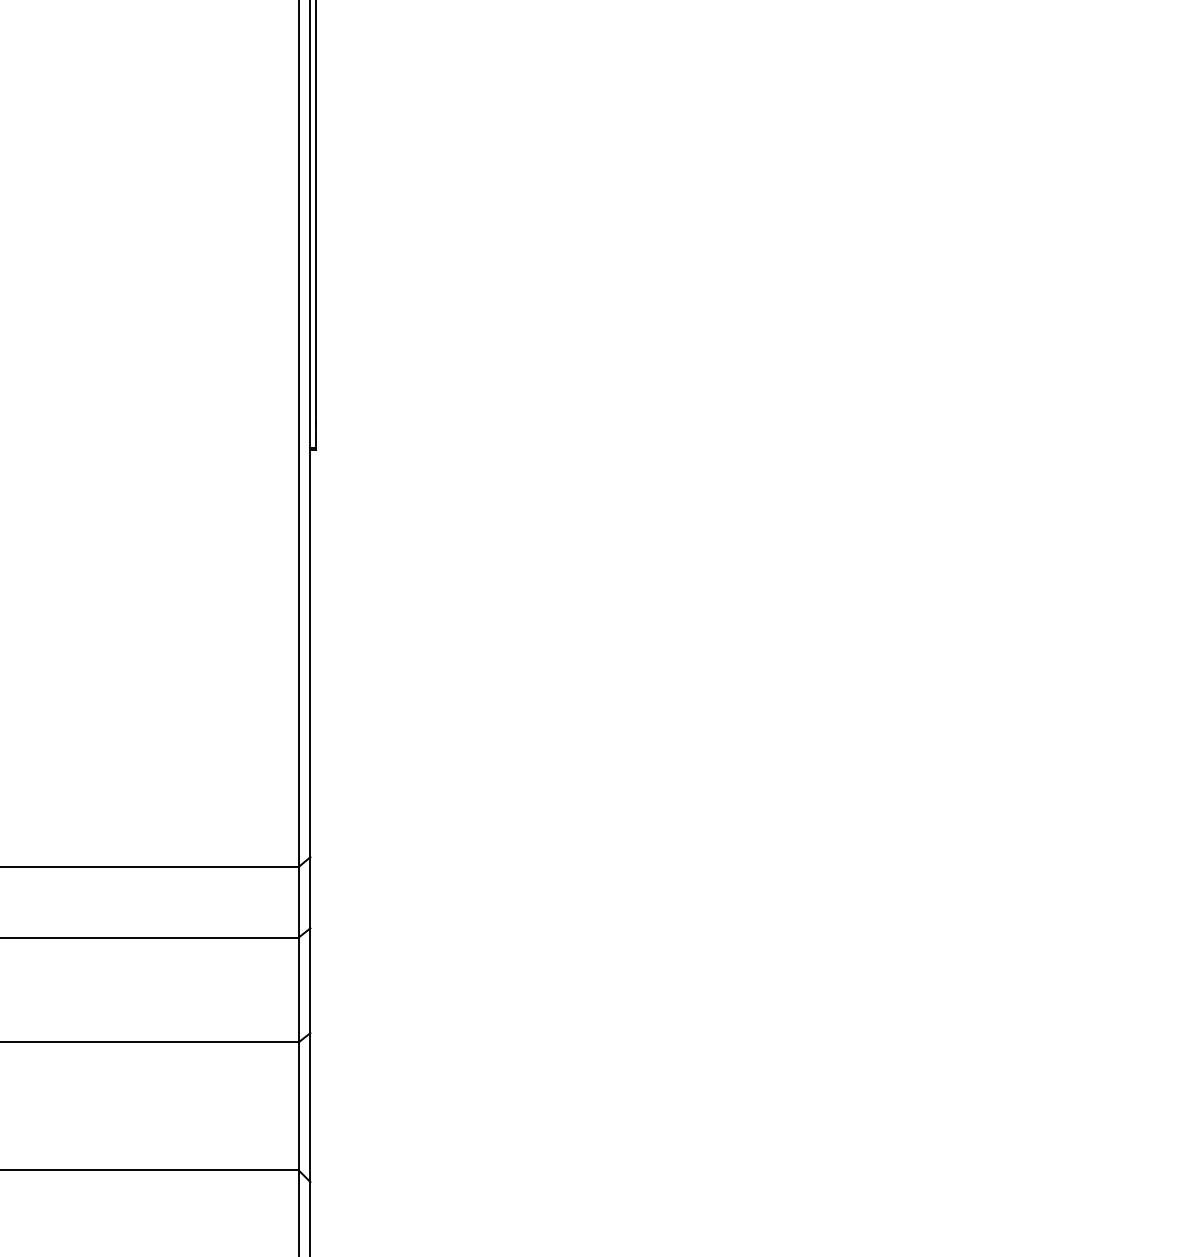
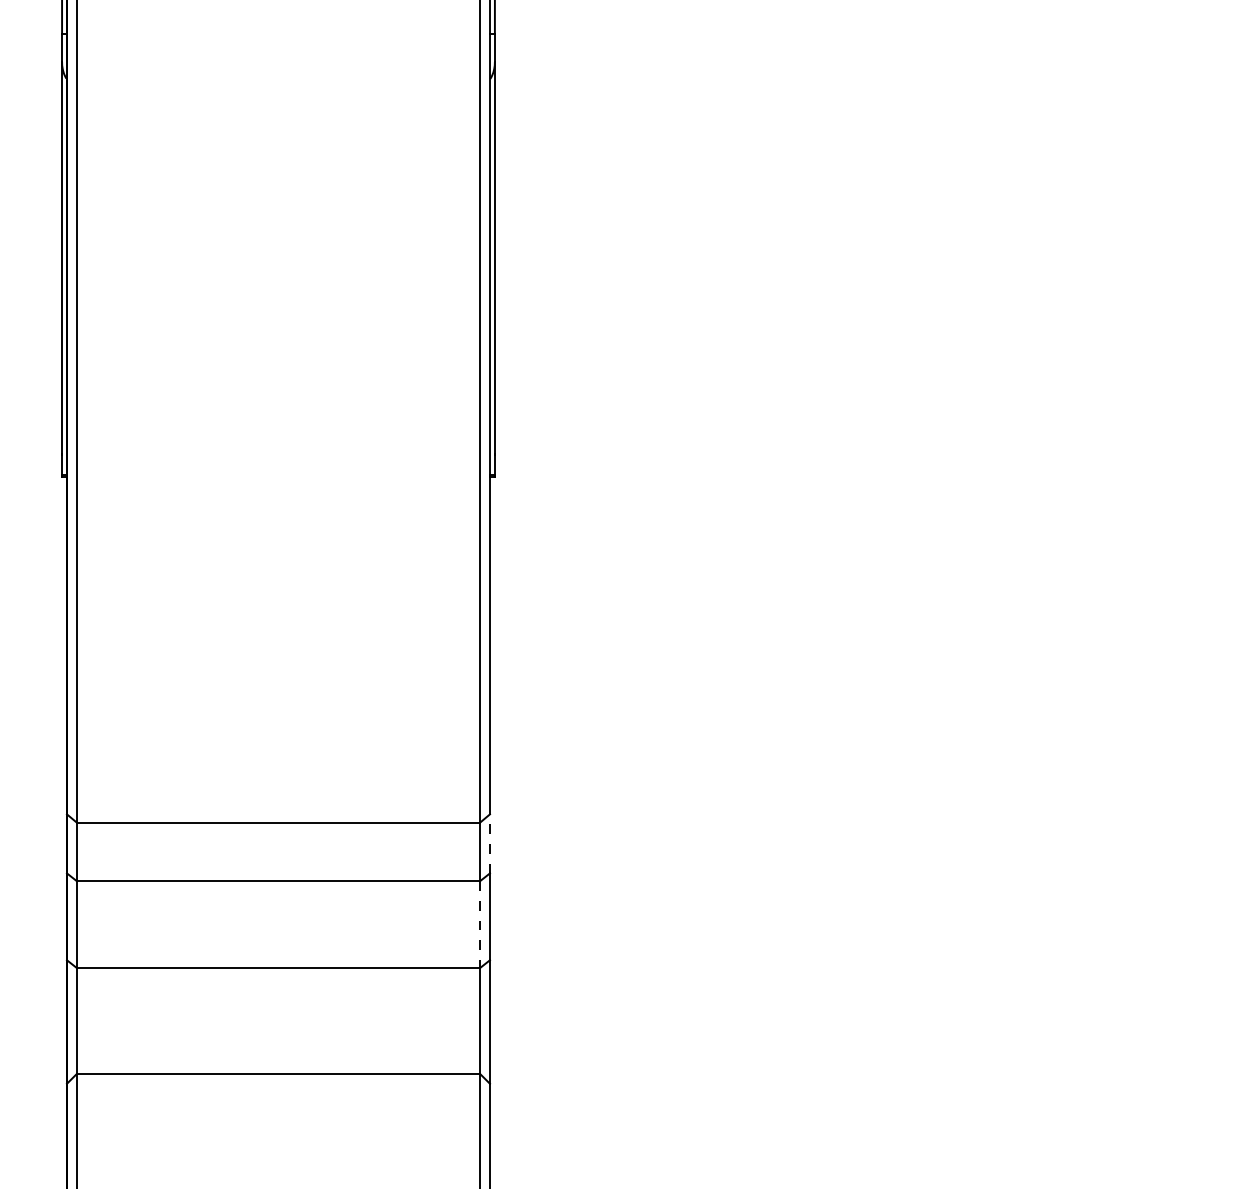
line: (309, 892) -> (489, 843), solid -> dashed
line: (298, 991) -> (480, 925), solid -> dashed

